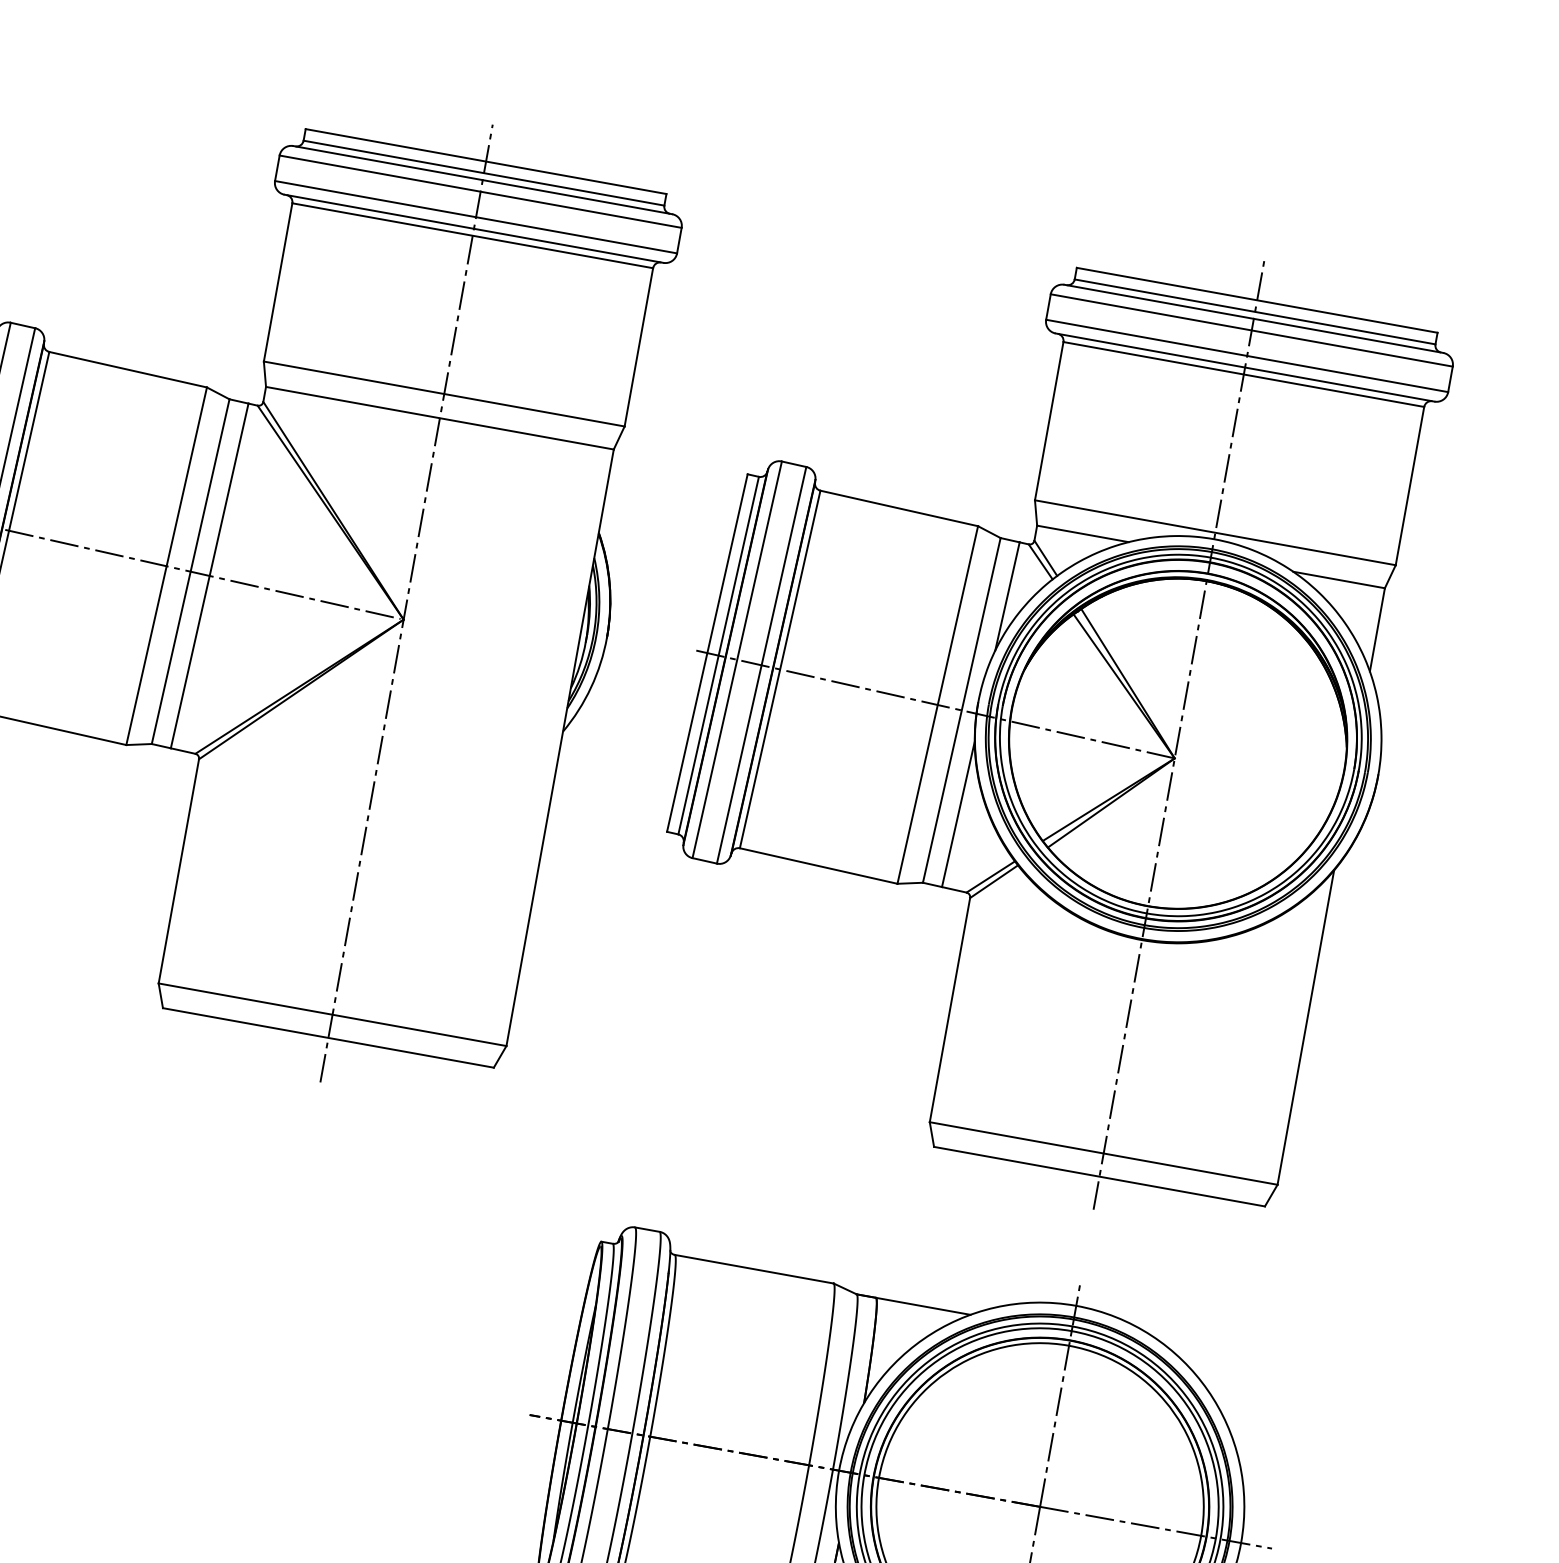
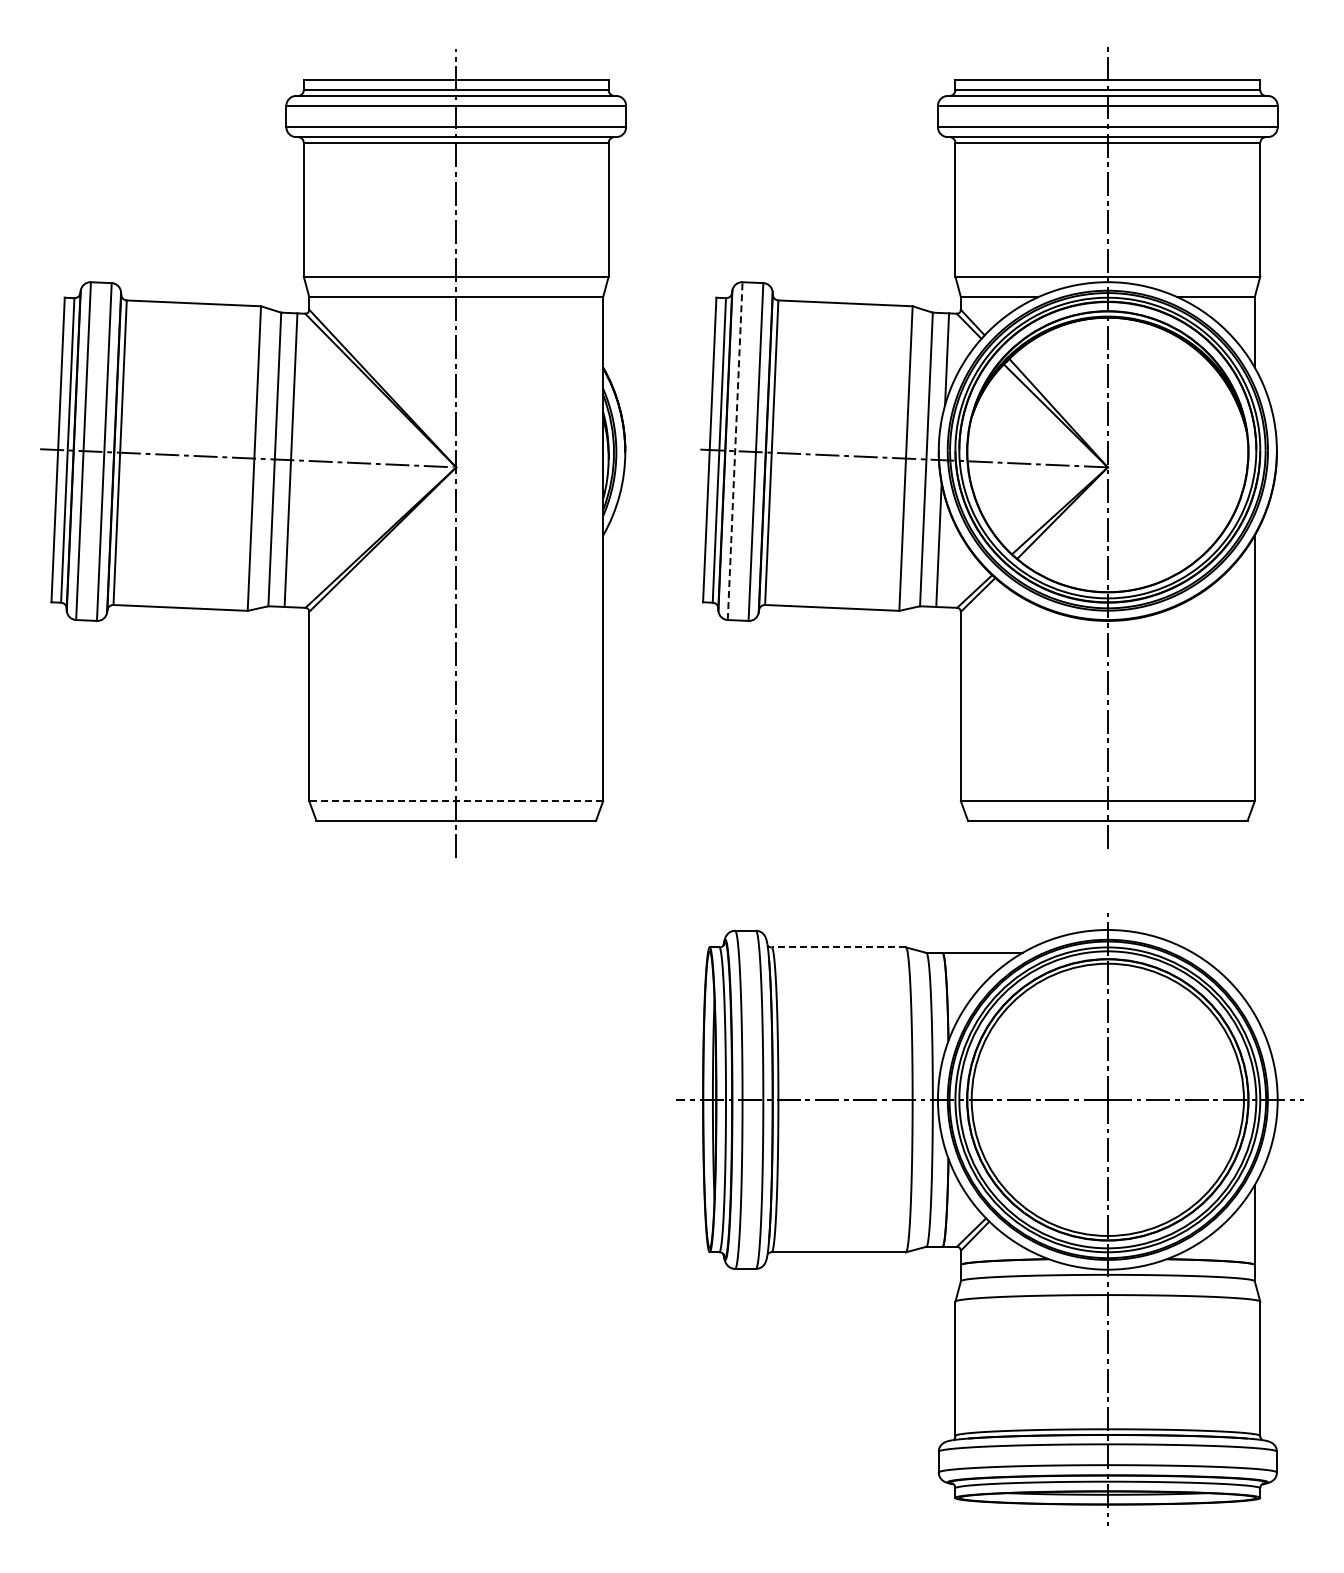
line: (737, 659) -> (735, 450), solid -> dashed
line: (332, 1015) -> (456, 801), solid -> dashed
line: (753, 1269) -> (838, 947), solid -> dashed

